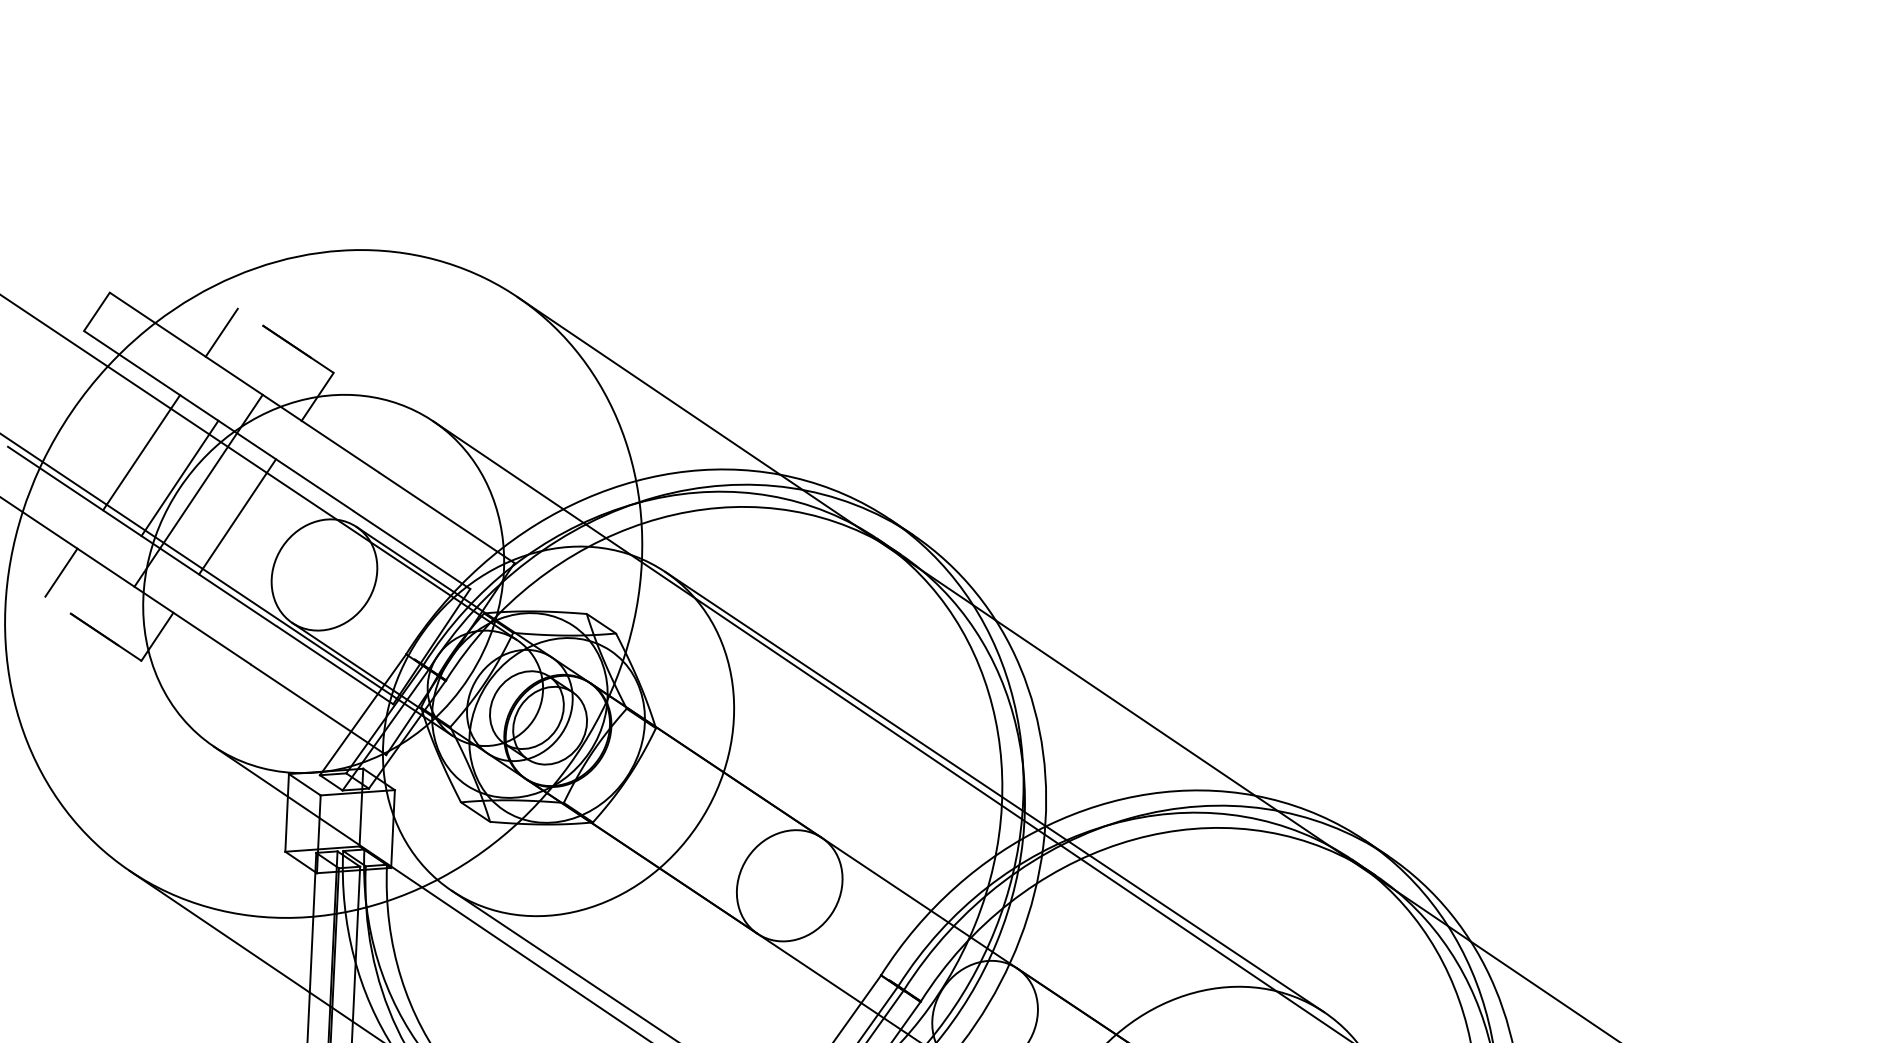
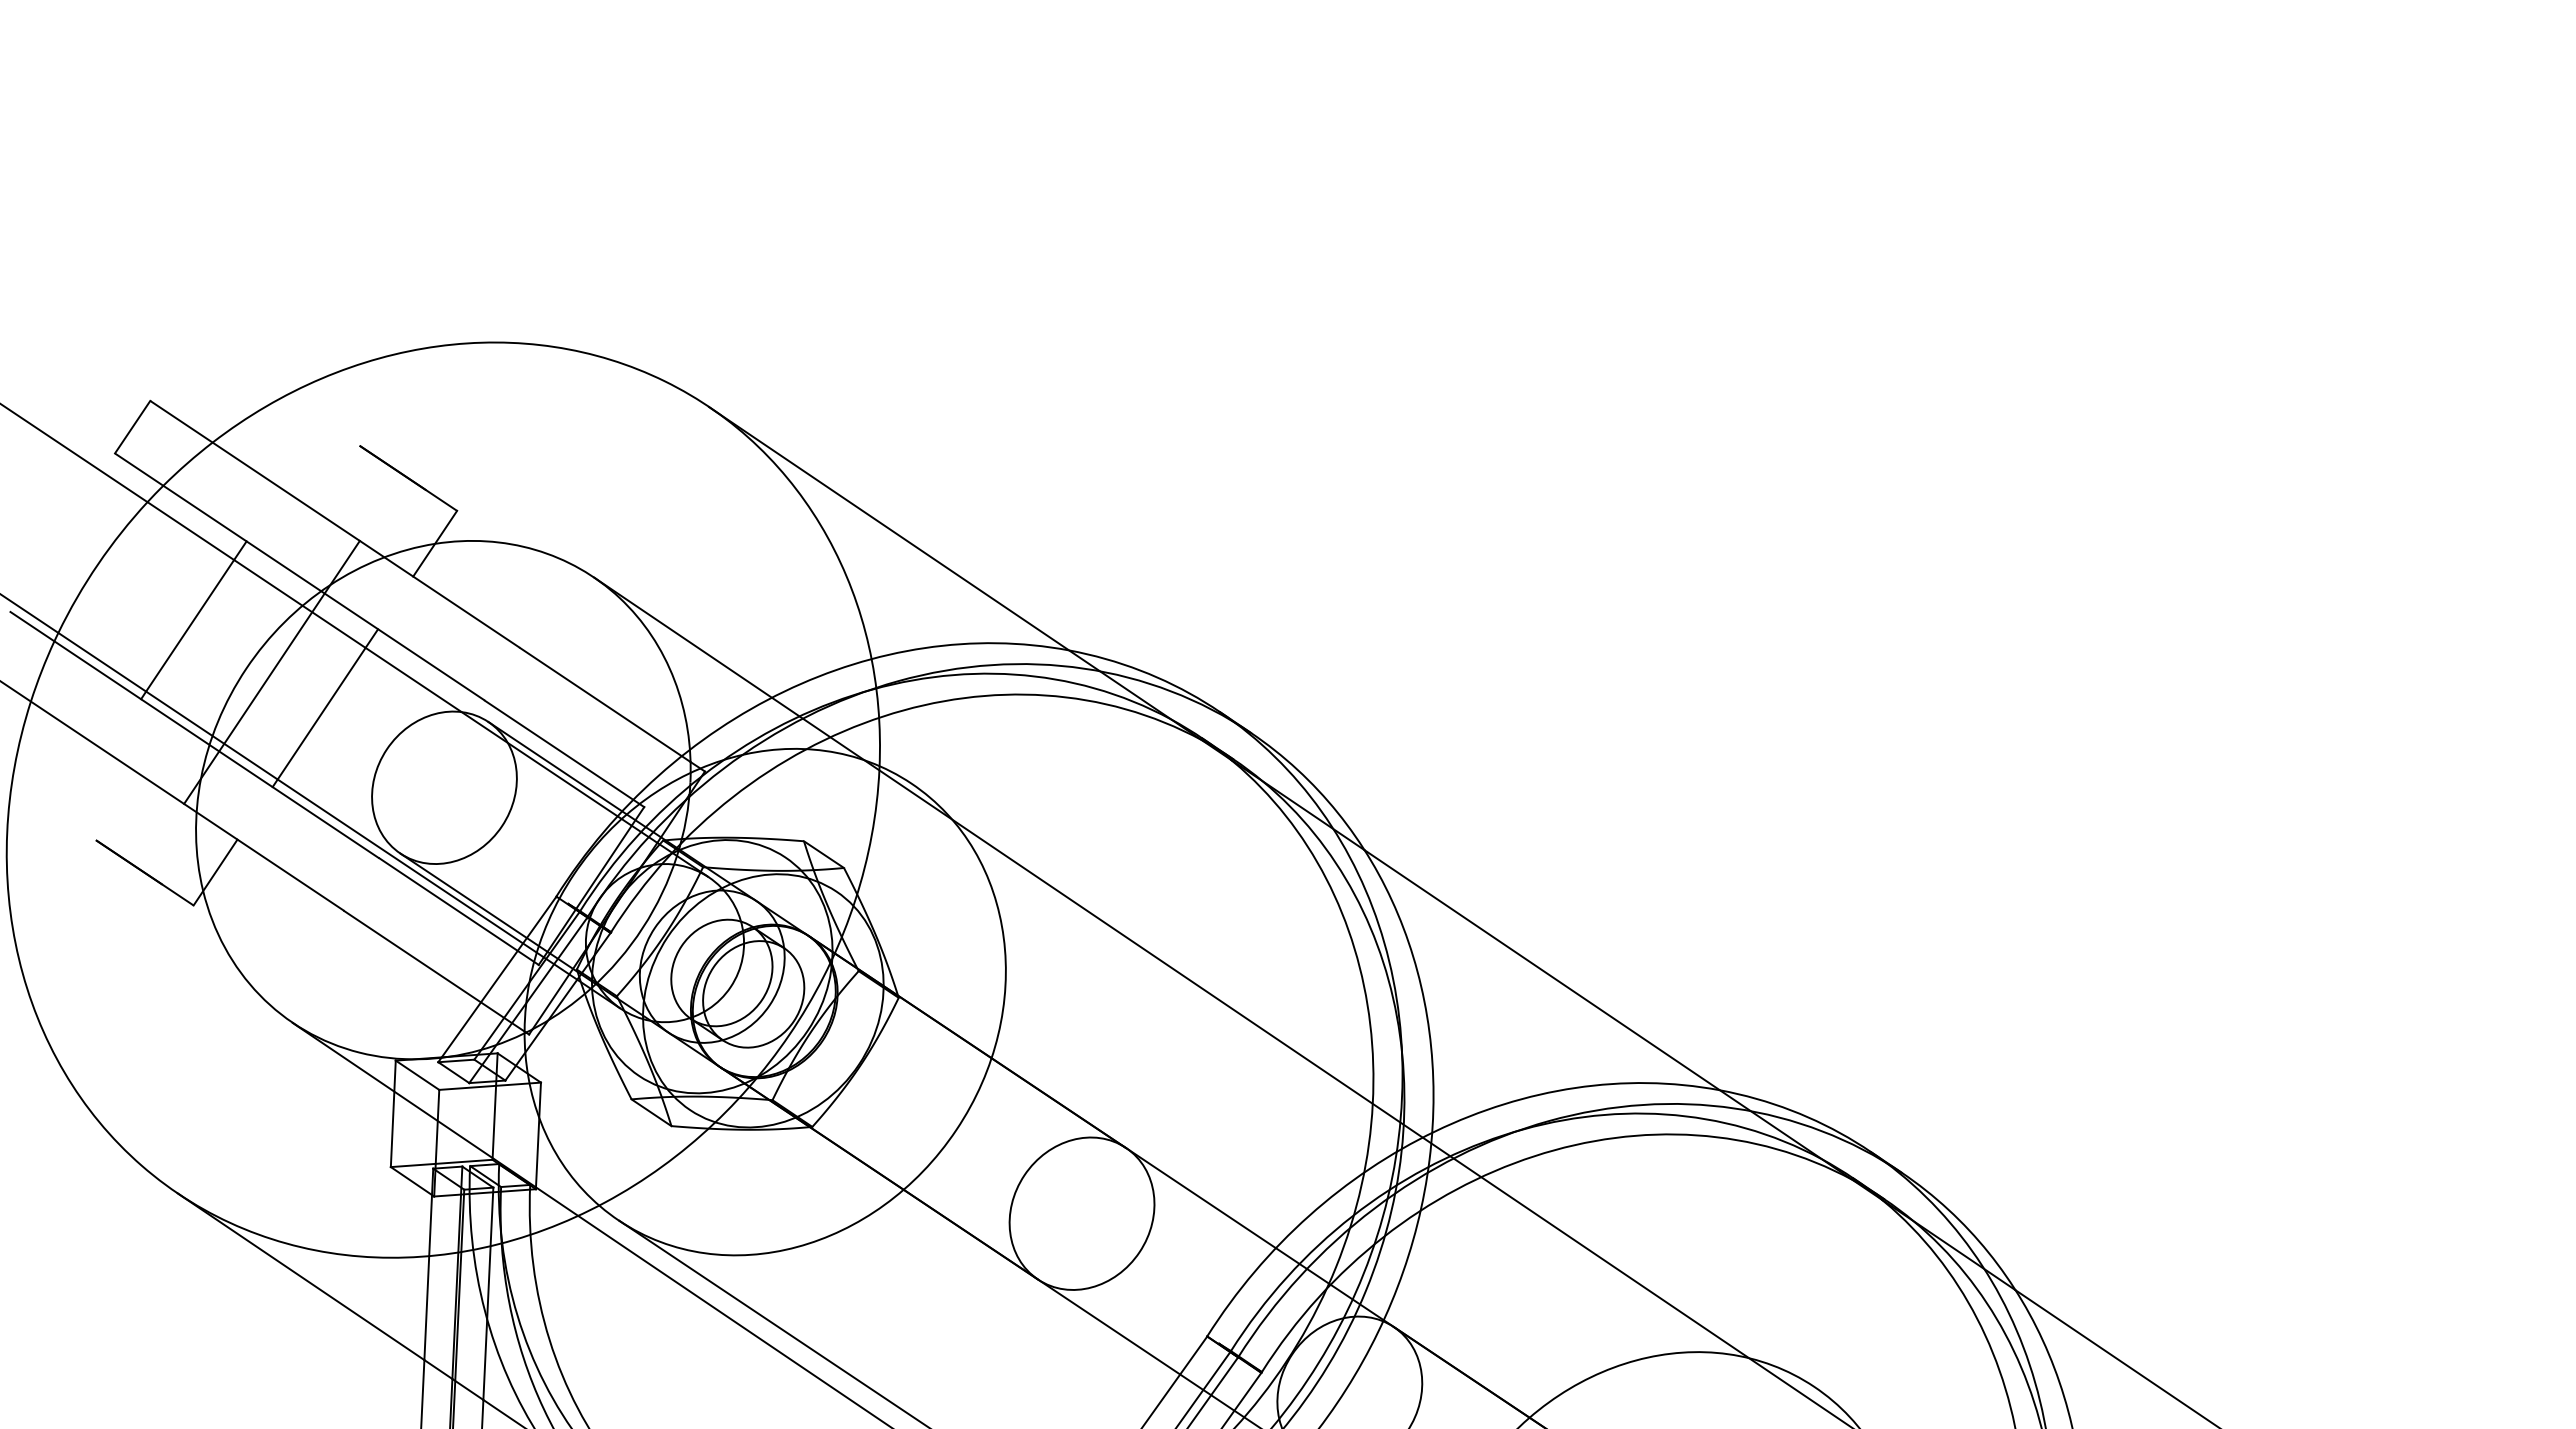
line: (221, 332) -> (303, 455), removed
line: (180, 478) -> (246, 655), removed
line: (61, 572) -> (84, 784), removed
line: (994, 791) -> (1362, 1084), removed

